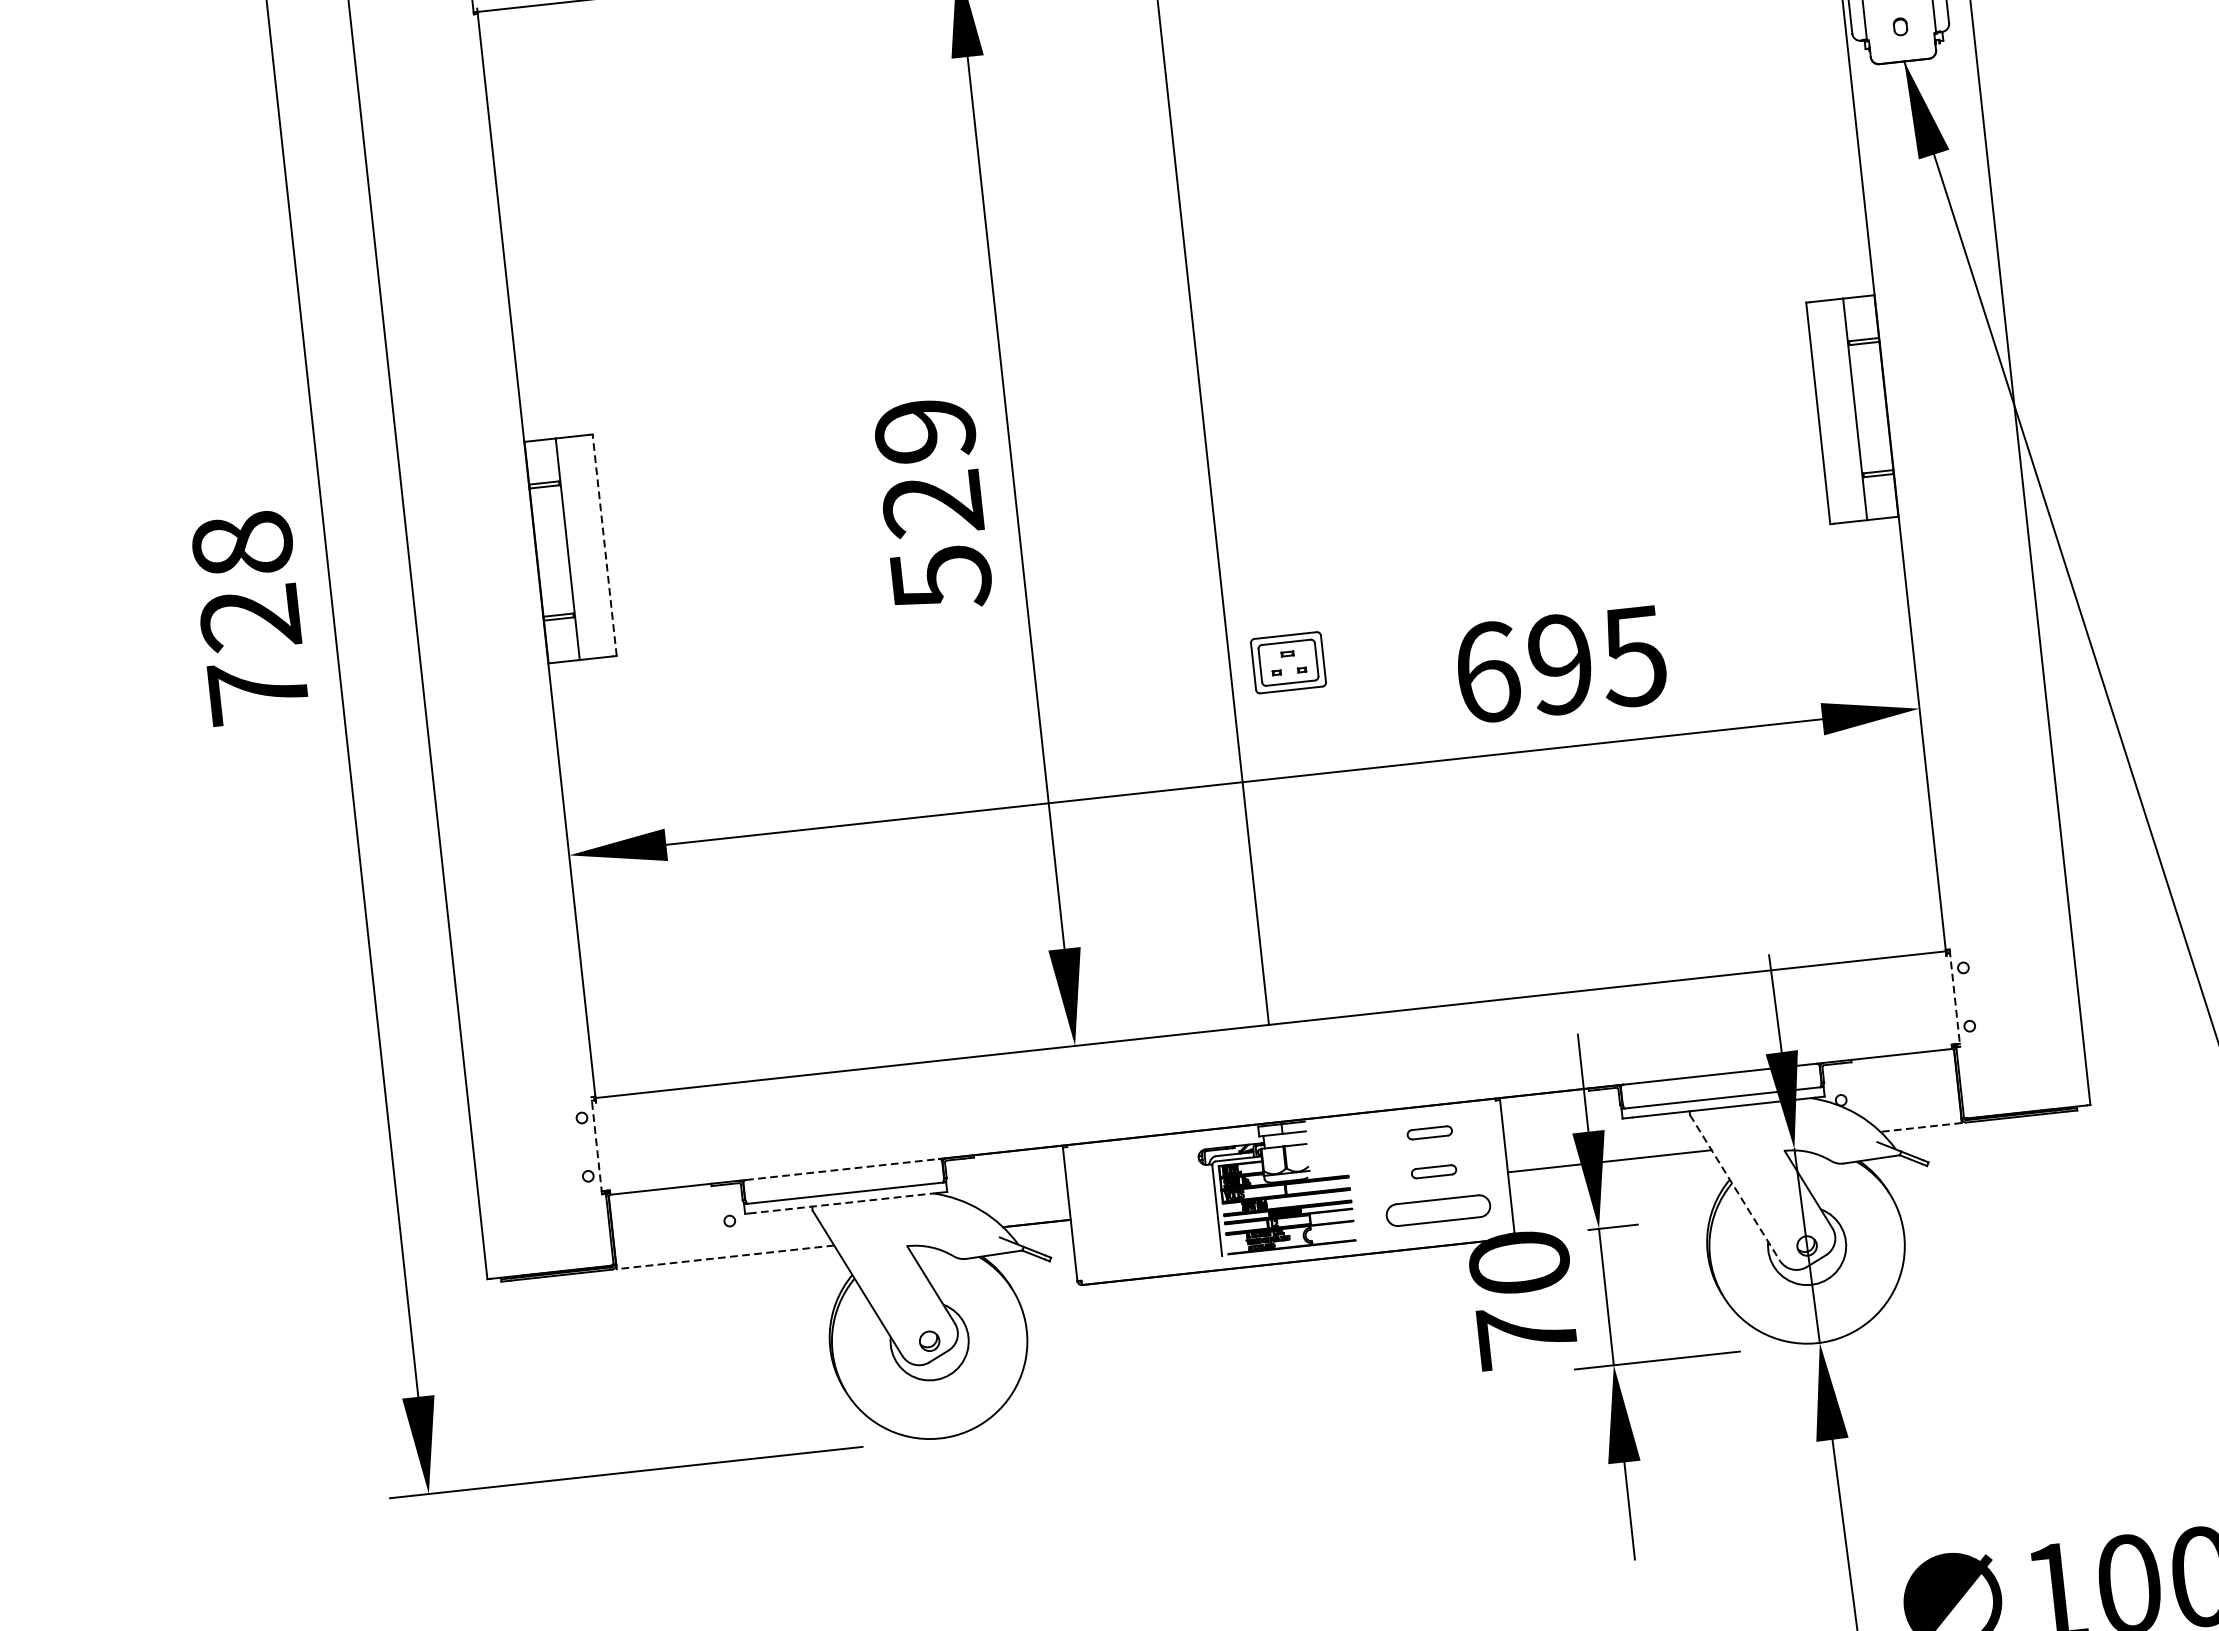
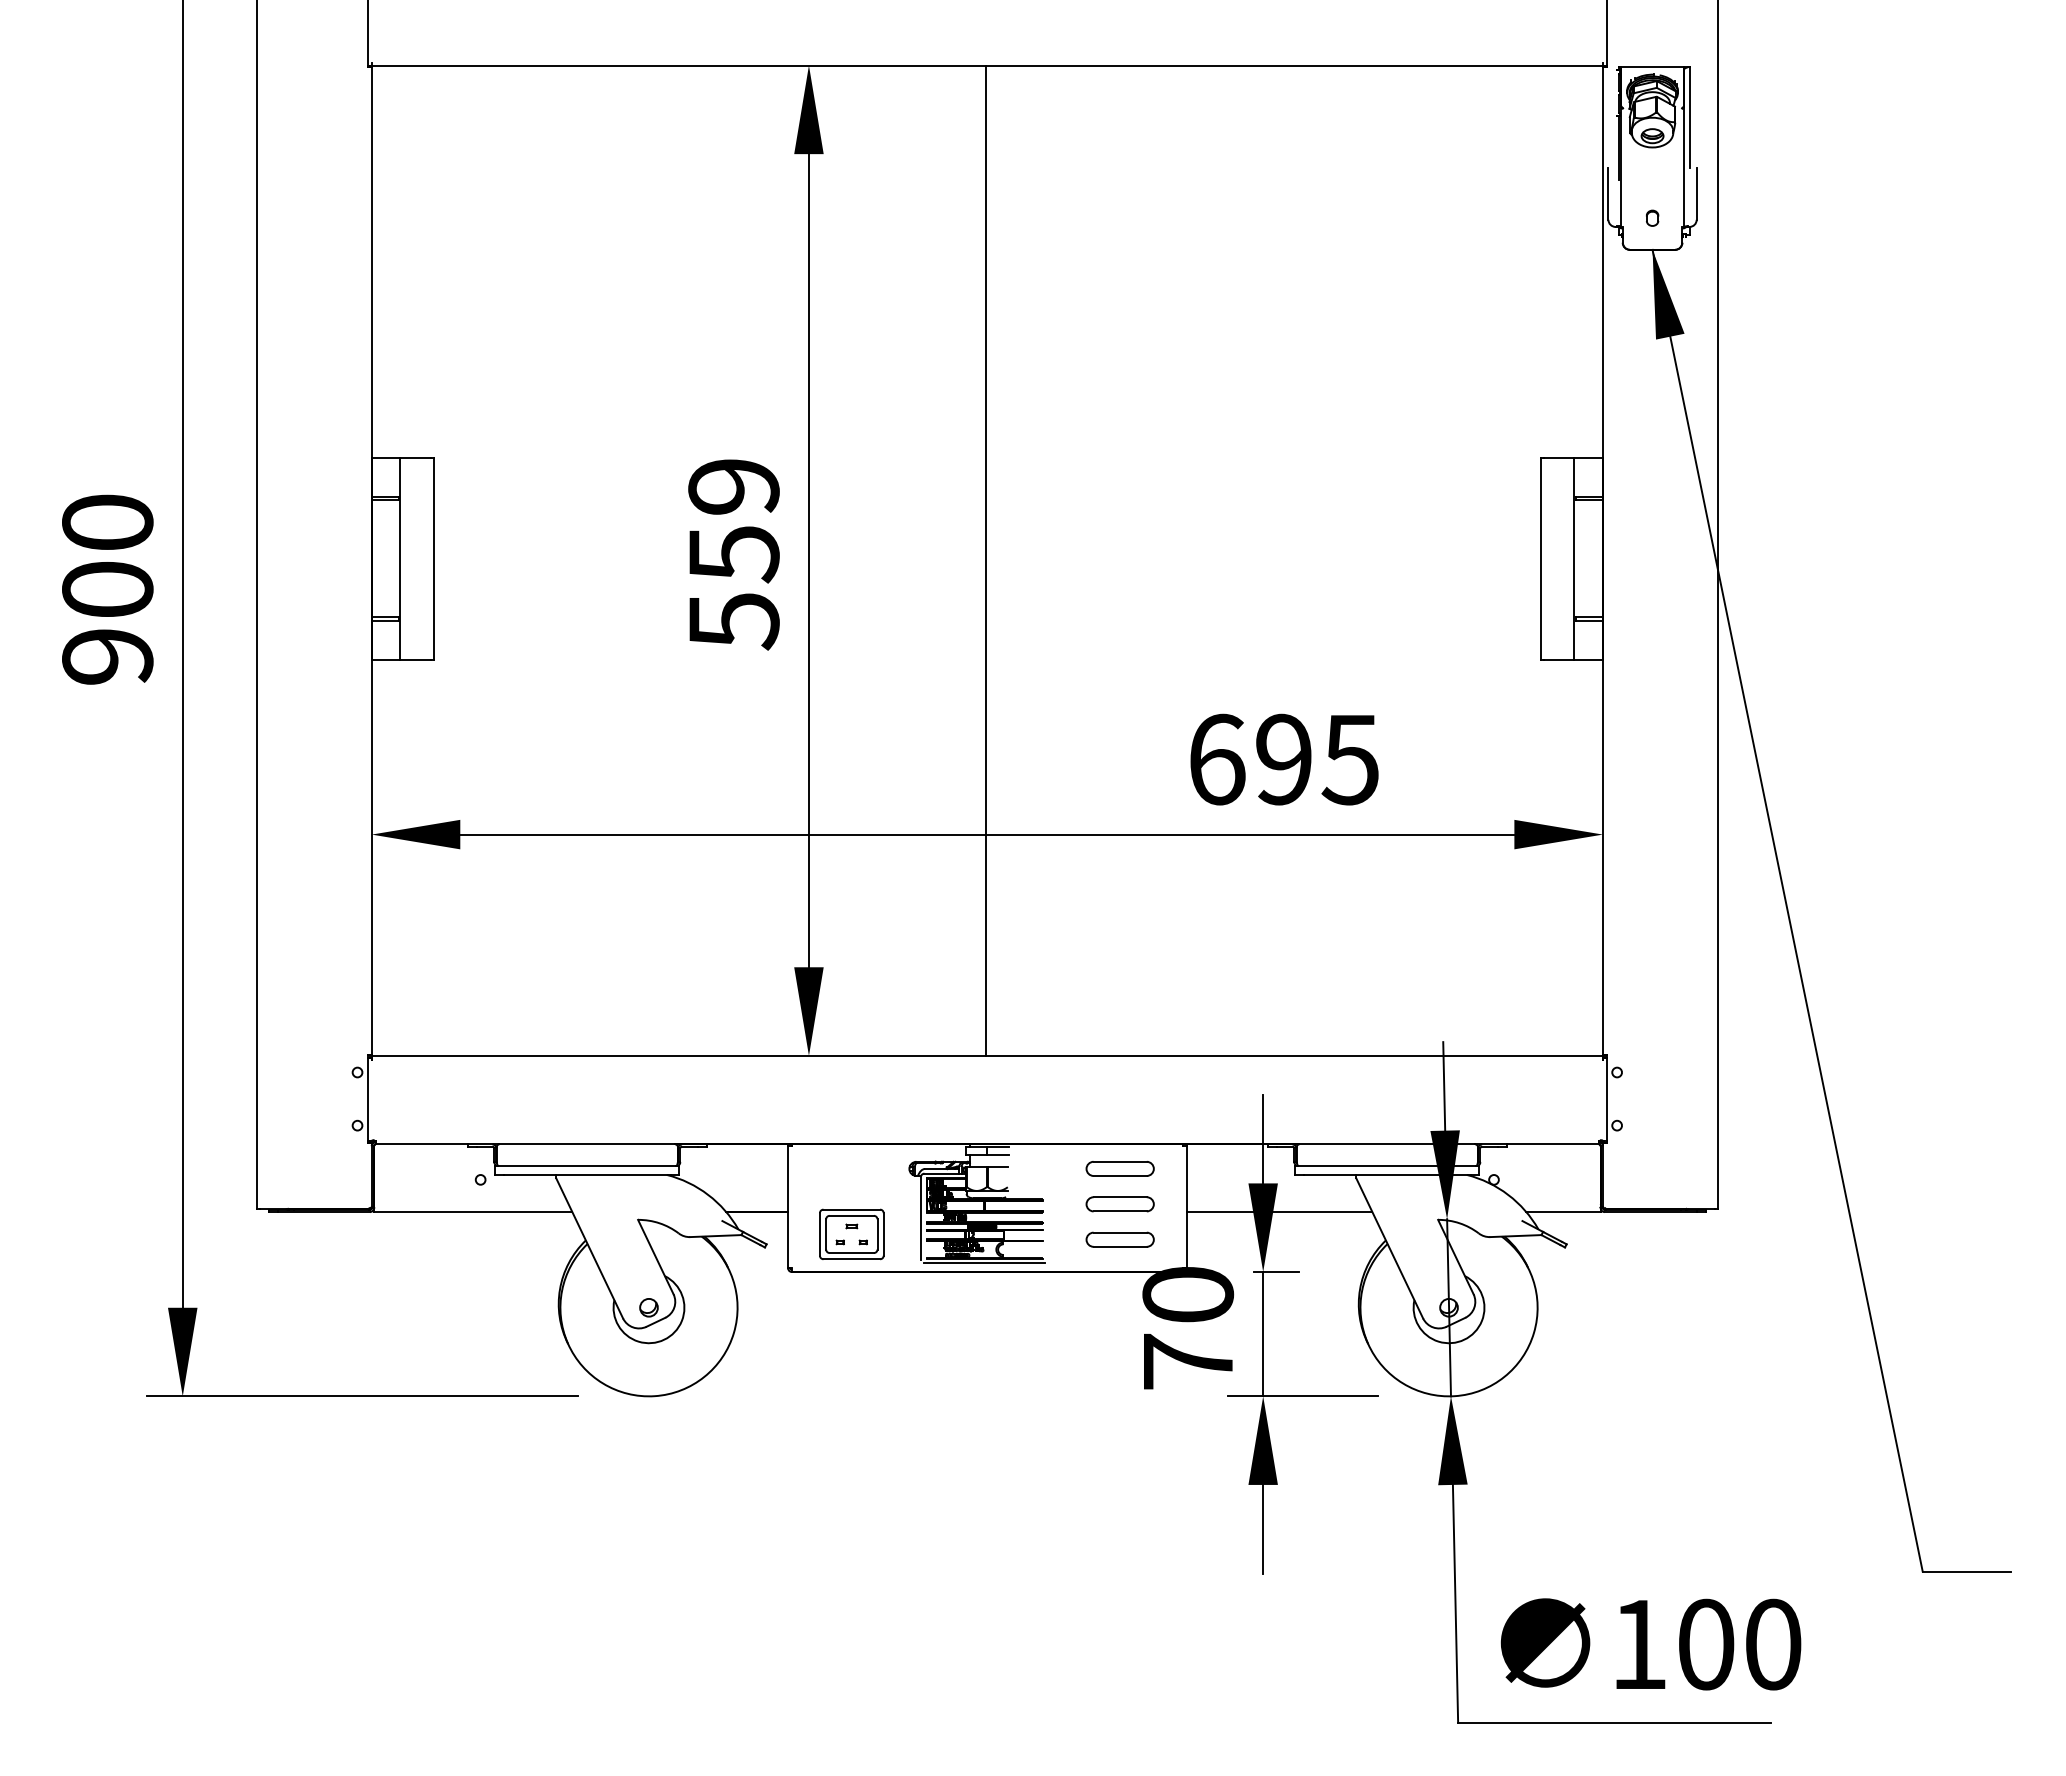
text: (932, 505) -> (733, 554), 529 -> 559
line: (605, 545) -> (434, 558), dashed -> solid
text: (250, 618) -> (107, 589), 728 -> 900
part: (1288, 662) -> (851, 1234), moved
line: (1954, 998) -> (1606, 1099), dashed -> solid
line: (1920, 1127) -> (1562, 1212), dashed -> solid
part: (1429, 1132) -> (1119, 1168), size x1.67
line: (597, 1145) -> (368, 1098), dashed -> solid
line: (842, 1169) -> (587, 1144), dashed -> solid
part: (1433, 1171) -> (1119, 1204), size x1.67
line: (1734, 1188) -> (1389, 1248), dashed -> solid
line: (845, 1202) -> (586, 1174), dashed -> solid
part: (1437, 1210) -> (1119, 1239), size x0.71
line: (1292, 1252) -> (984, 1263), added
line: (724, 1257) -> (472, 1212), dashed -> solid

